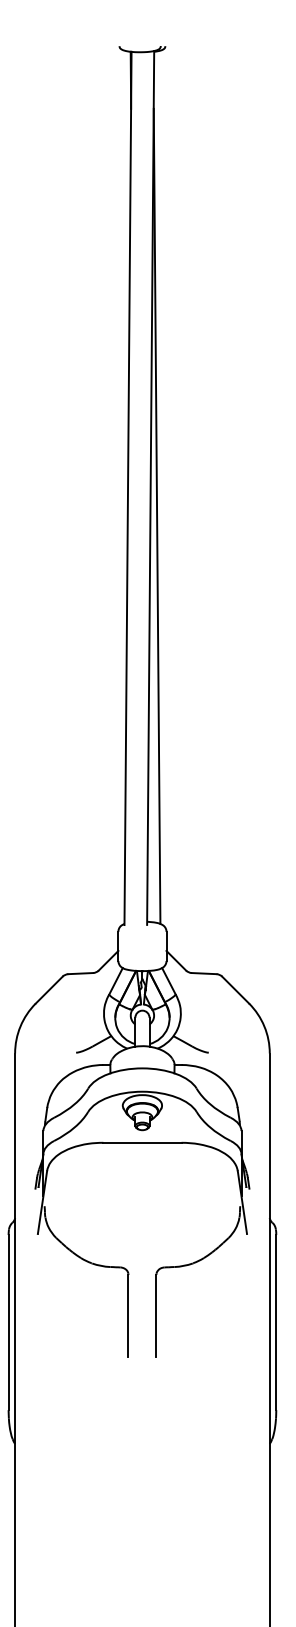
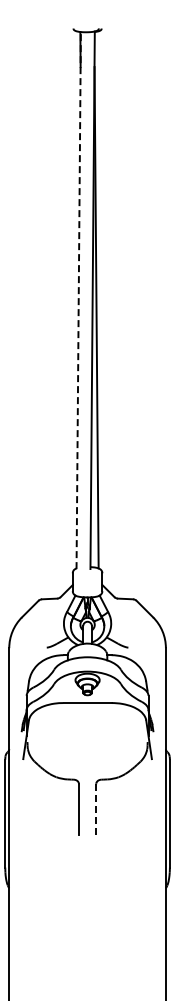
line: (127, 488) -> (78, 300), solid -> dashed
line: (156, 1317) -> (96, 810), solid -> dashed

